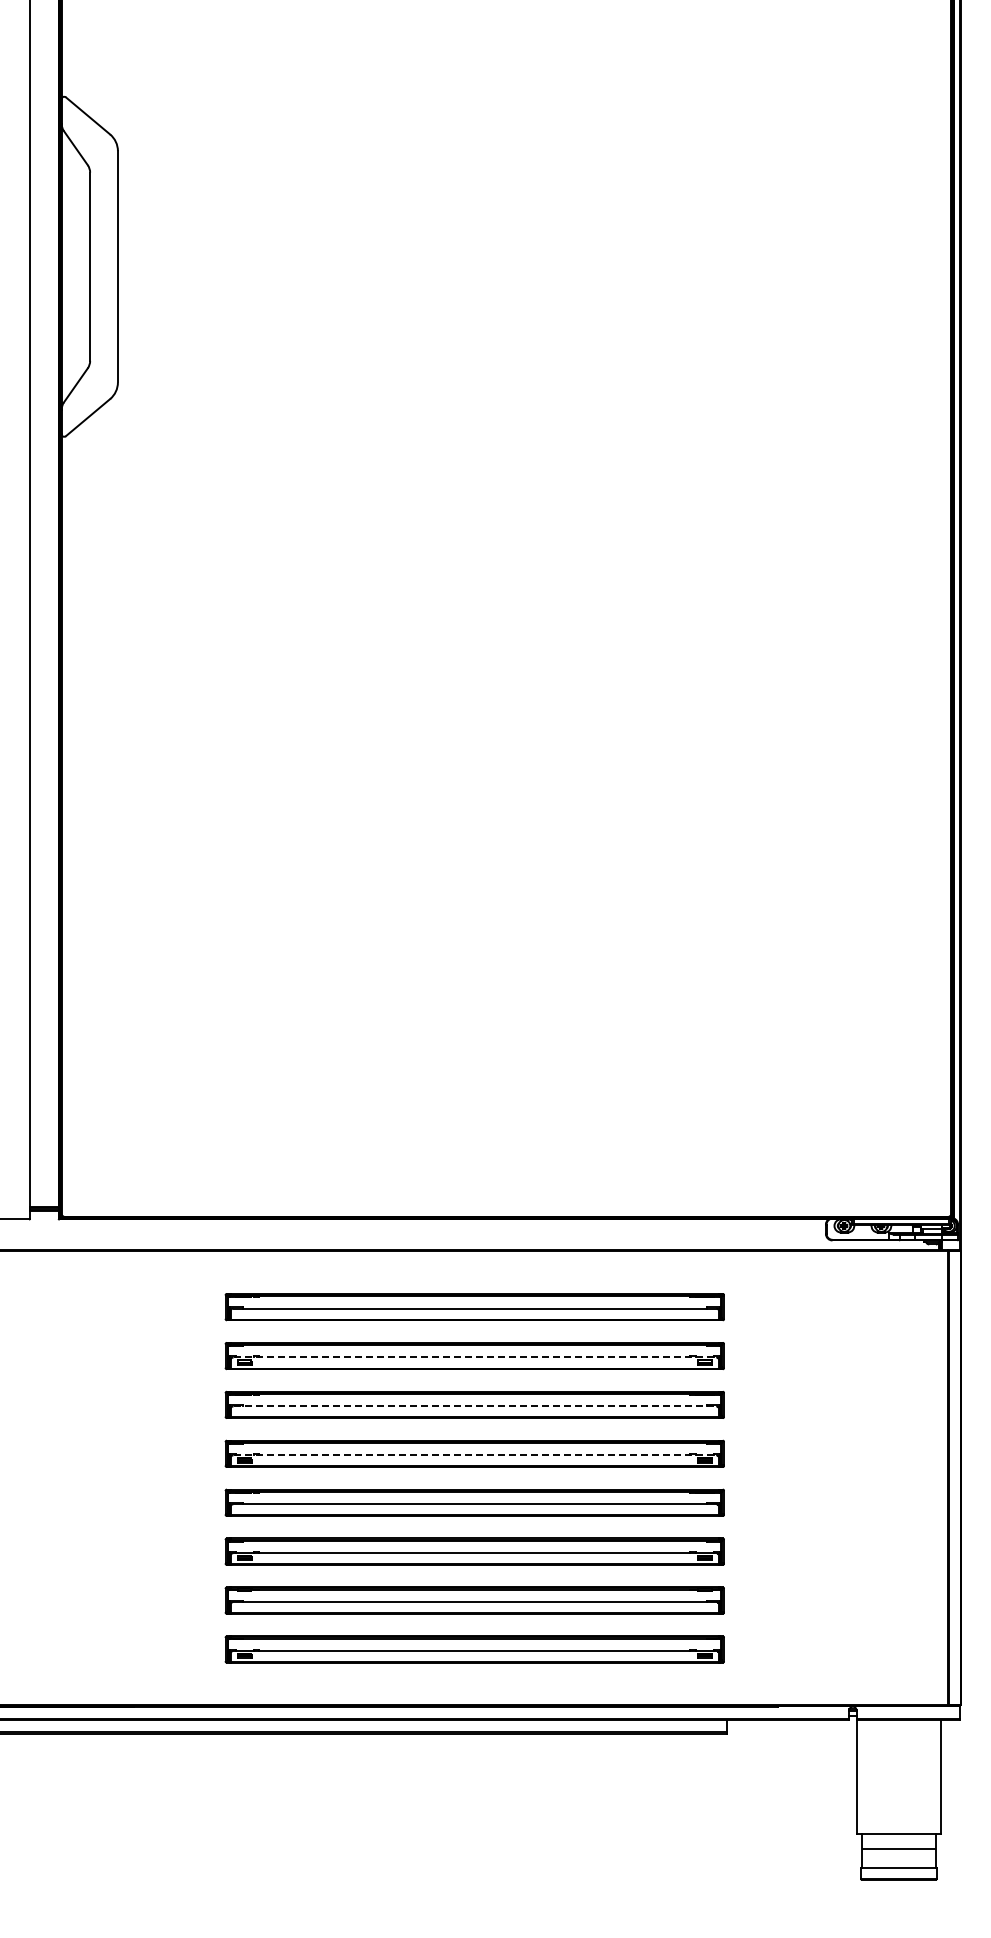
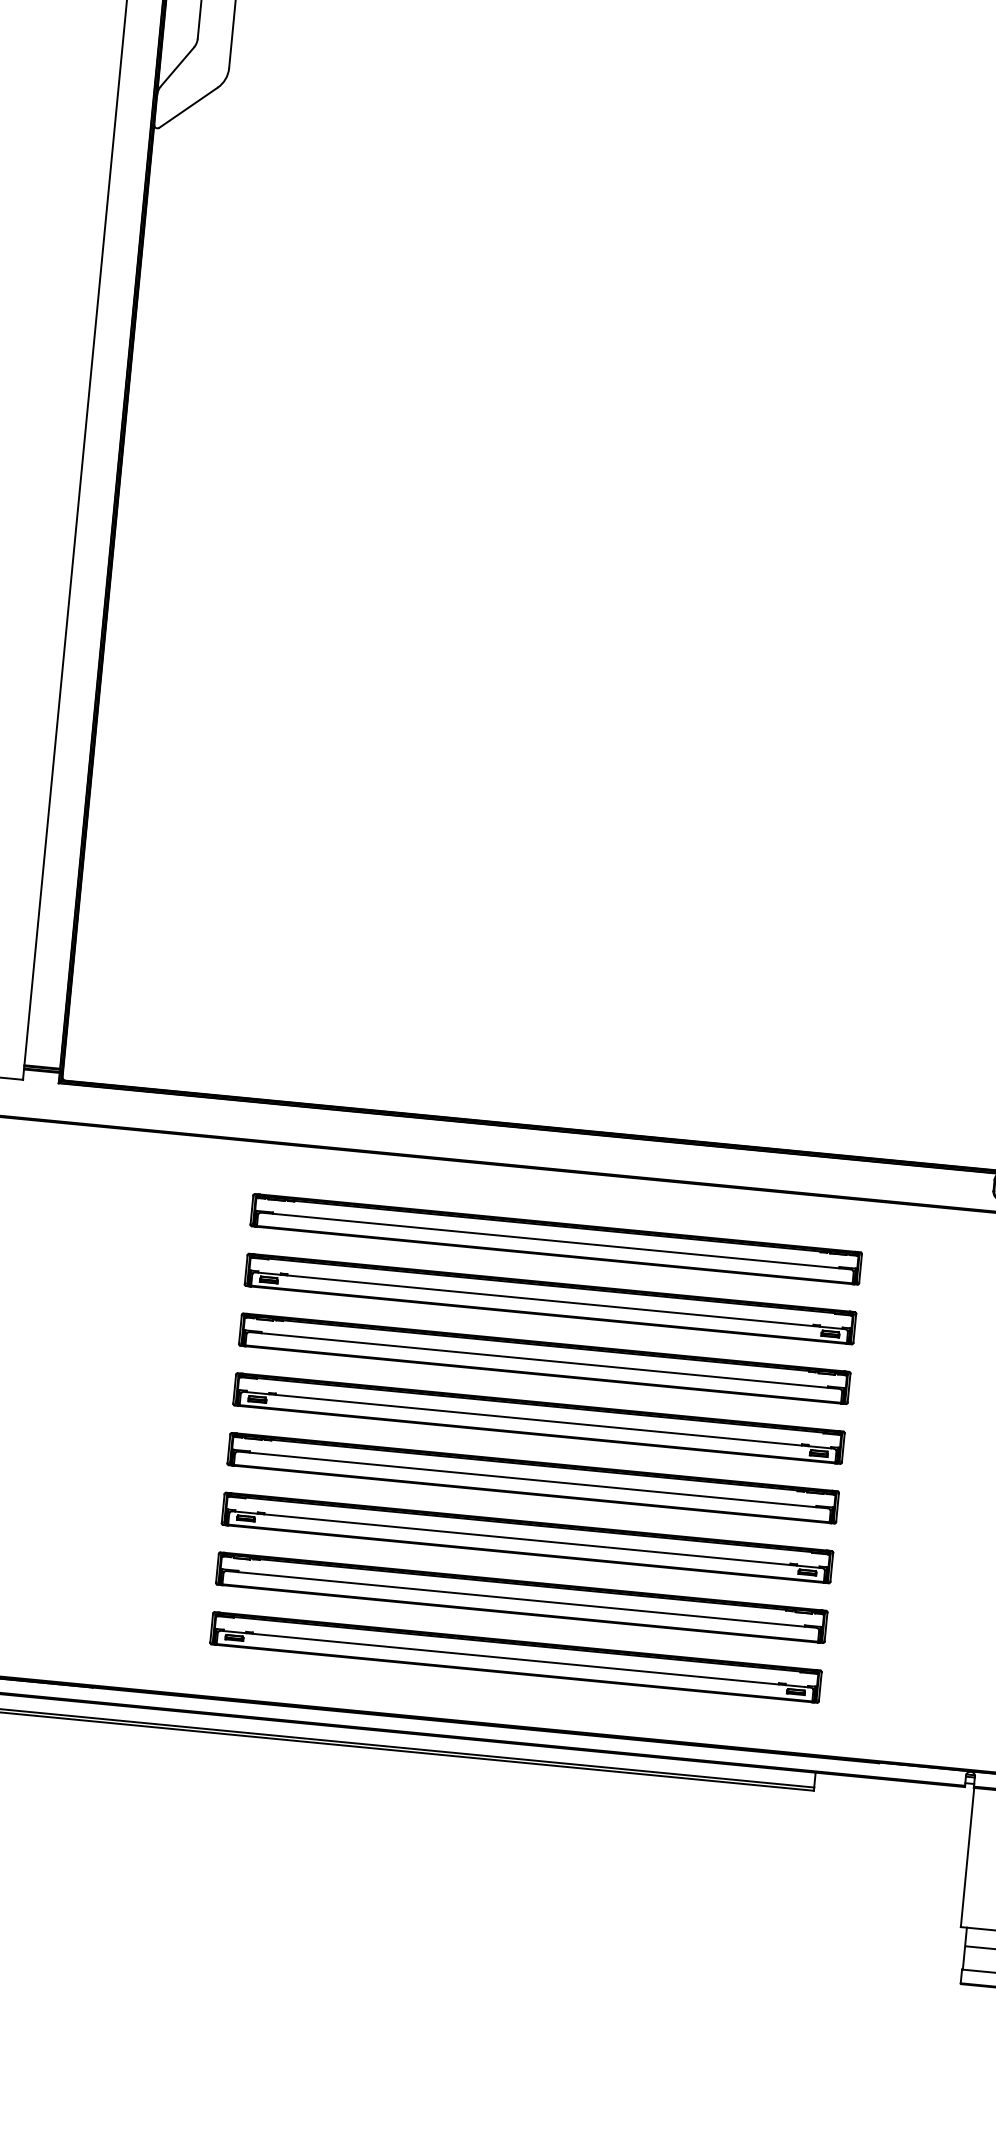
line: (475, 1357) -> (551, 1300), dashed -> solid
line: (475, 1406) -> (545, 1360), dashed -> solid
line: (475, 1455) -> (539, 1420), dashed -> solid

